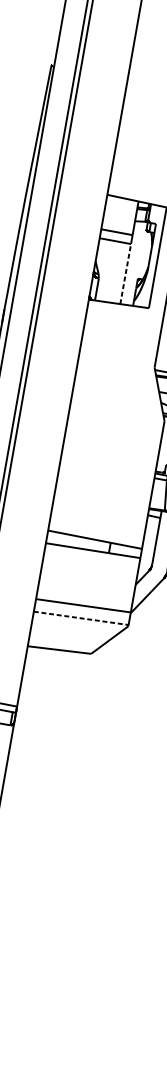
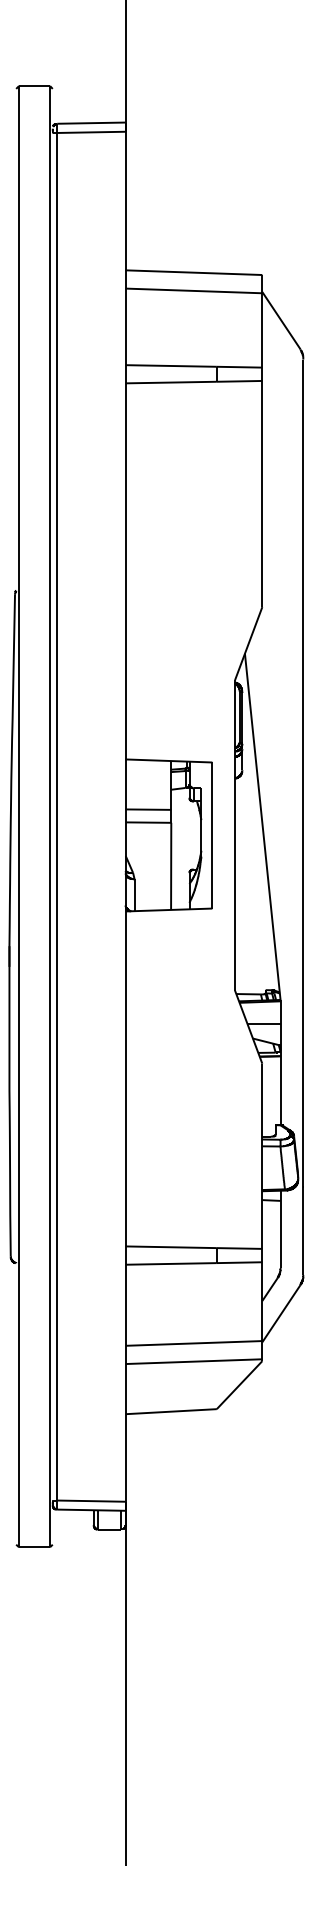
line: (125, 274) -> (171, 866), dashed -> solid
line: (81, 618) -> (194, 1361), dashed -> solid

